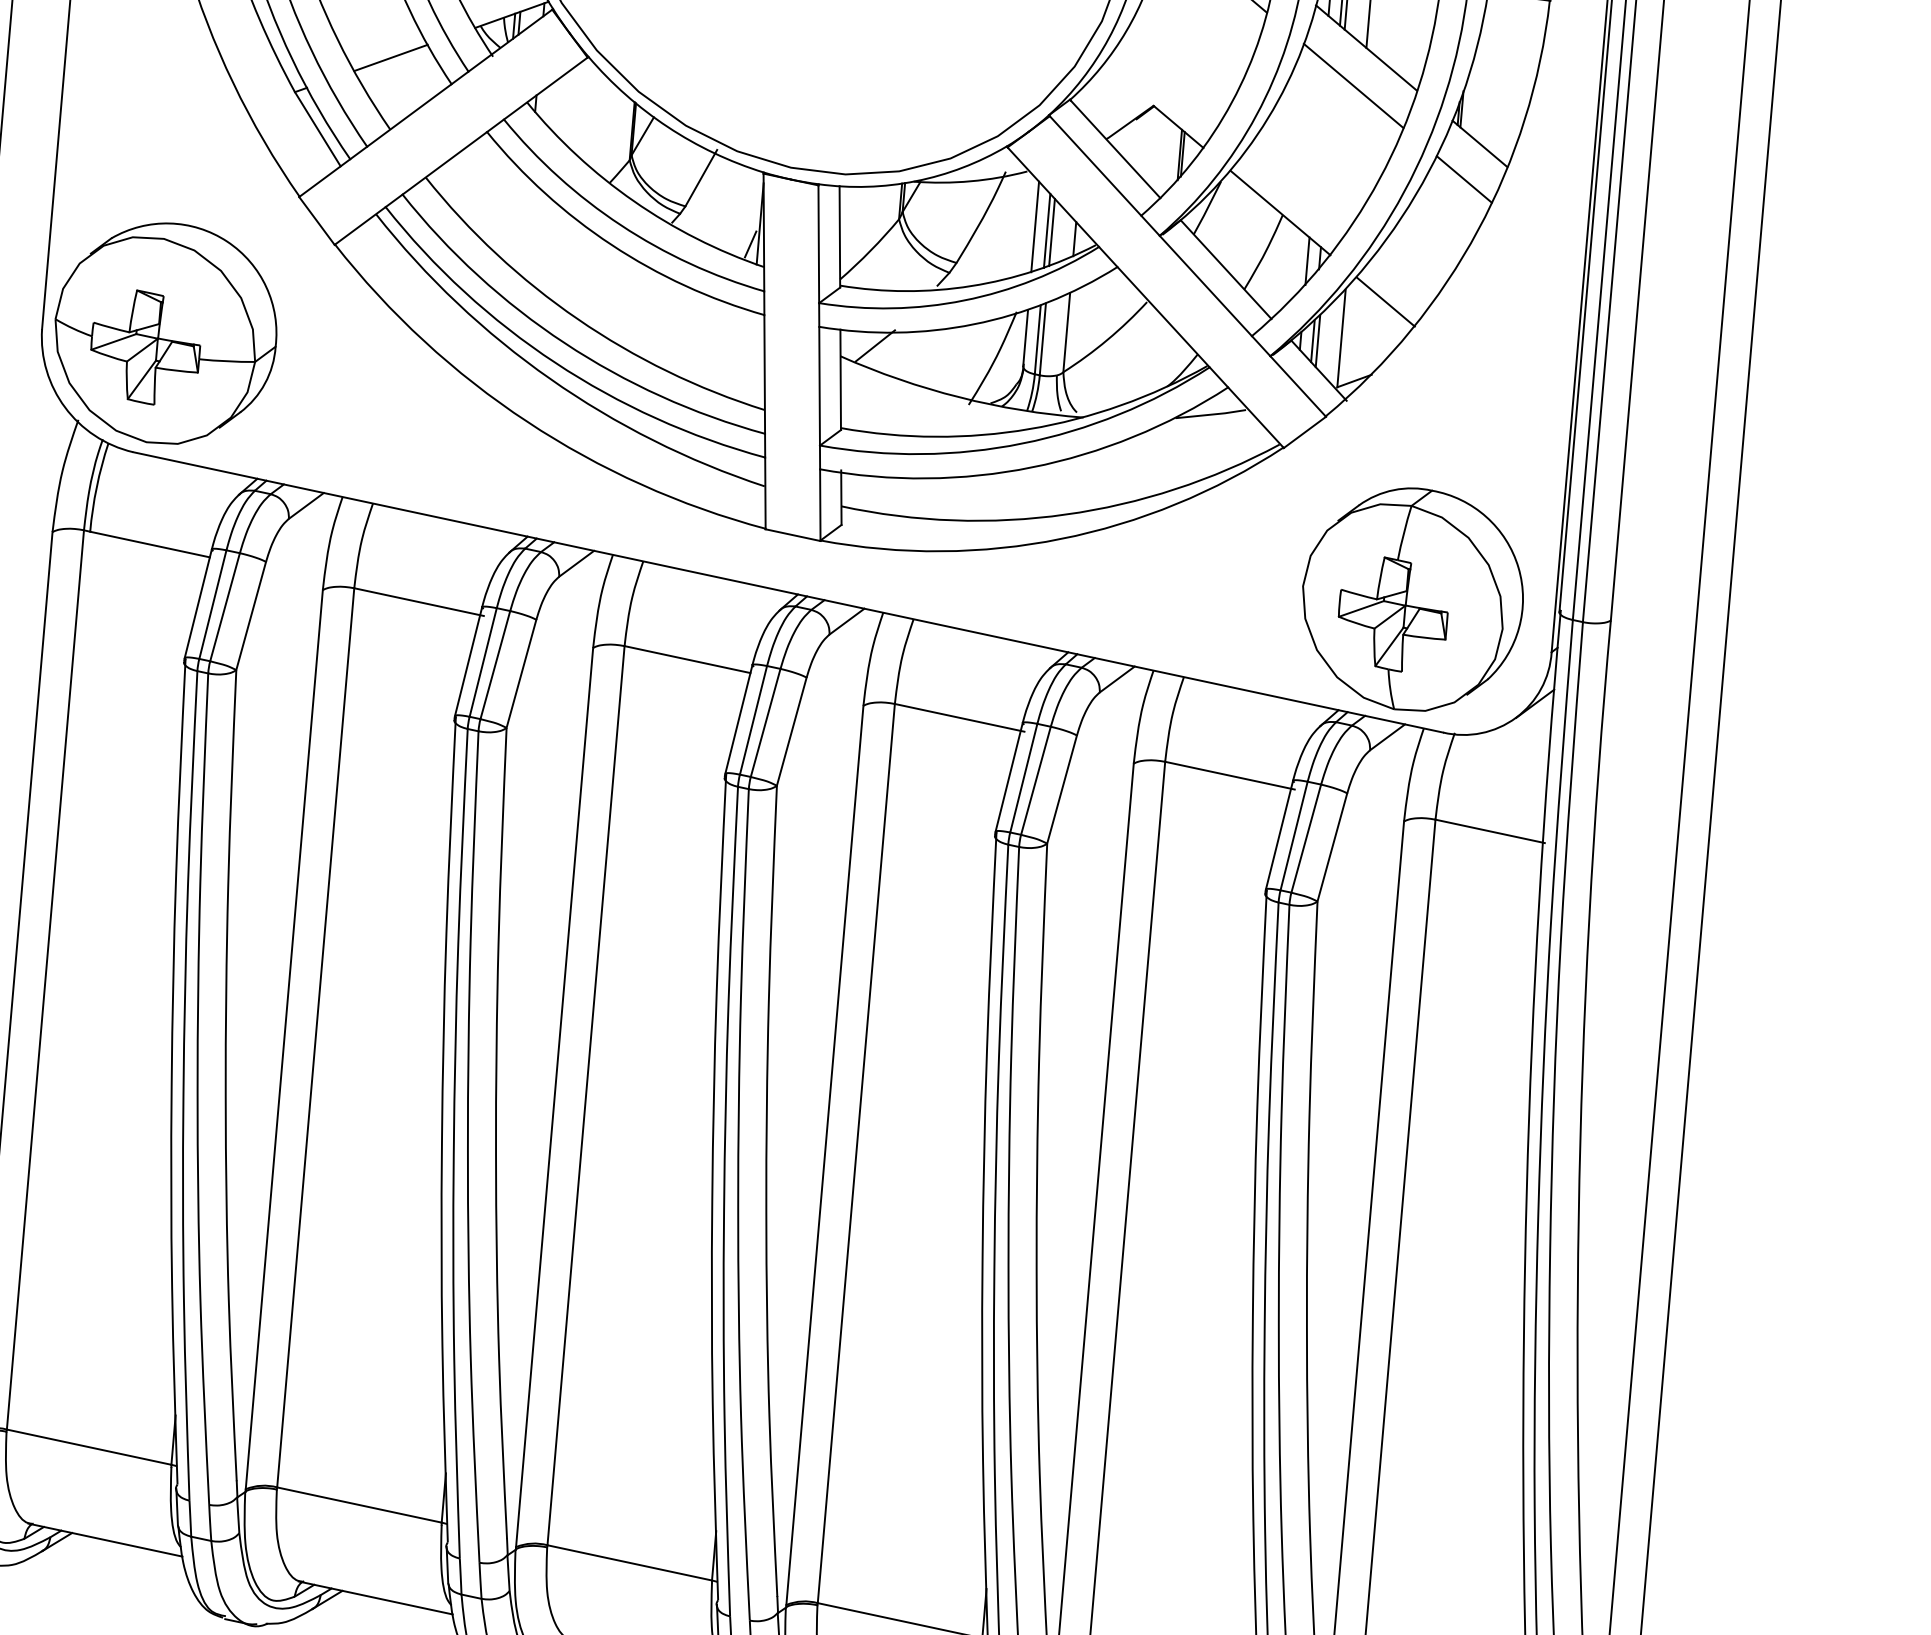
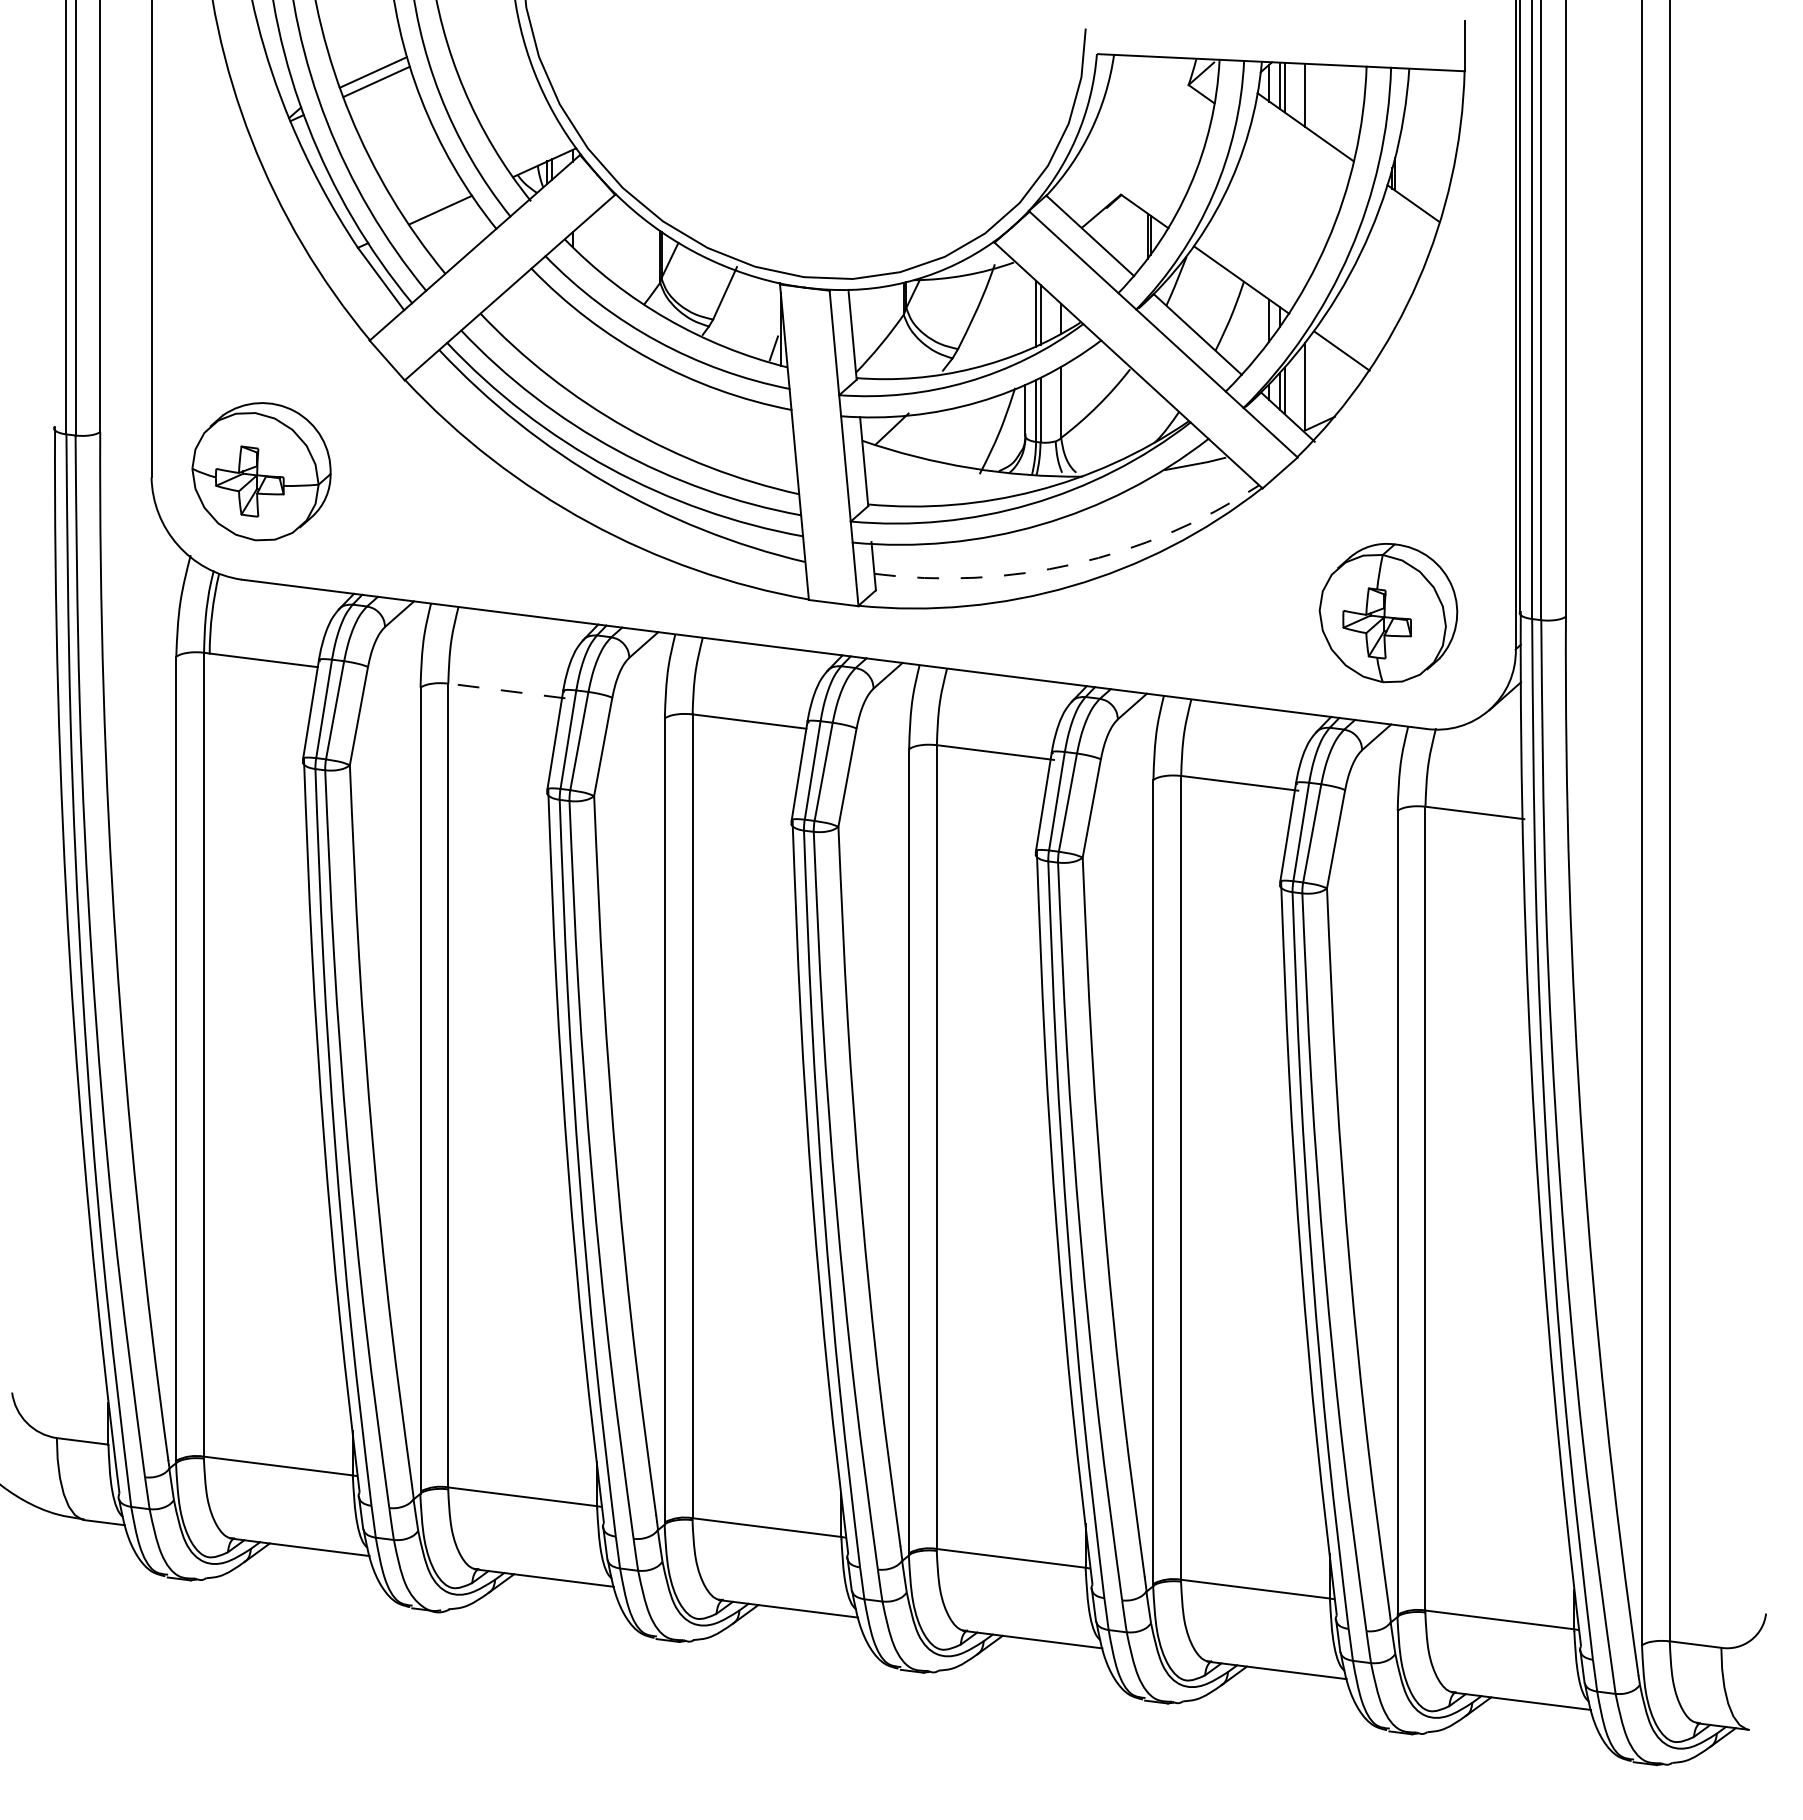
line: (1353, 85) -> (1296, 161), removed
line: (1464, 178) -> (1402, 235), removed
line: (1035, 226) -> (1025, 310), removed
part: (165, 333) -> (261, 471), size x0.7
arc: (1066, 515) -> (1074, 564), solid -> dashed
part: (1412, 598) -> (1388, 612), size x0.7
line: (418, 601) -> (506, 690), solid -> dashed

